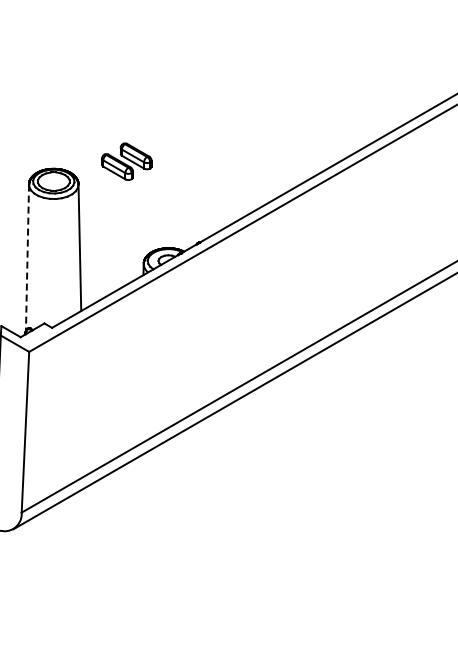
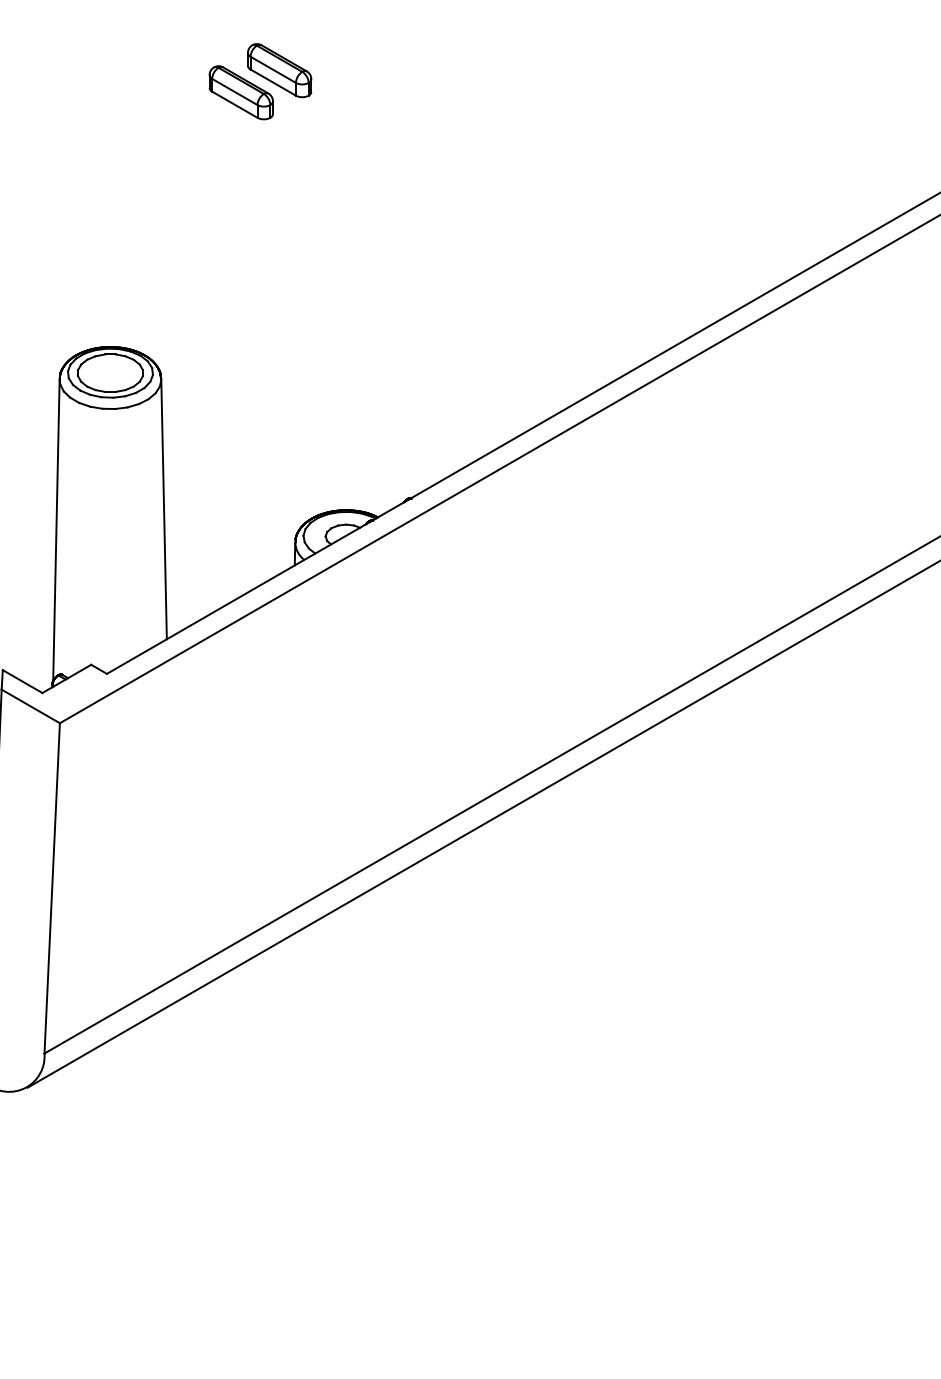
part: (126, 161) -> (259, 81), moved
line: (27, 258) -> (56, 531), dashed -> solid

